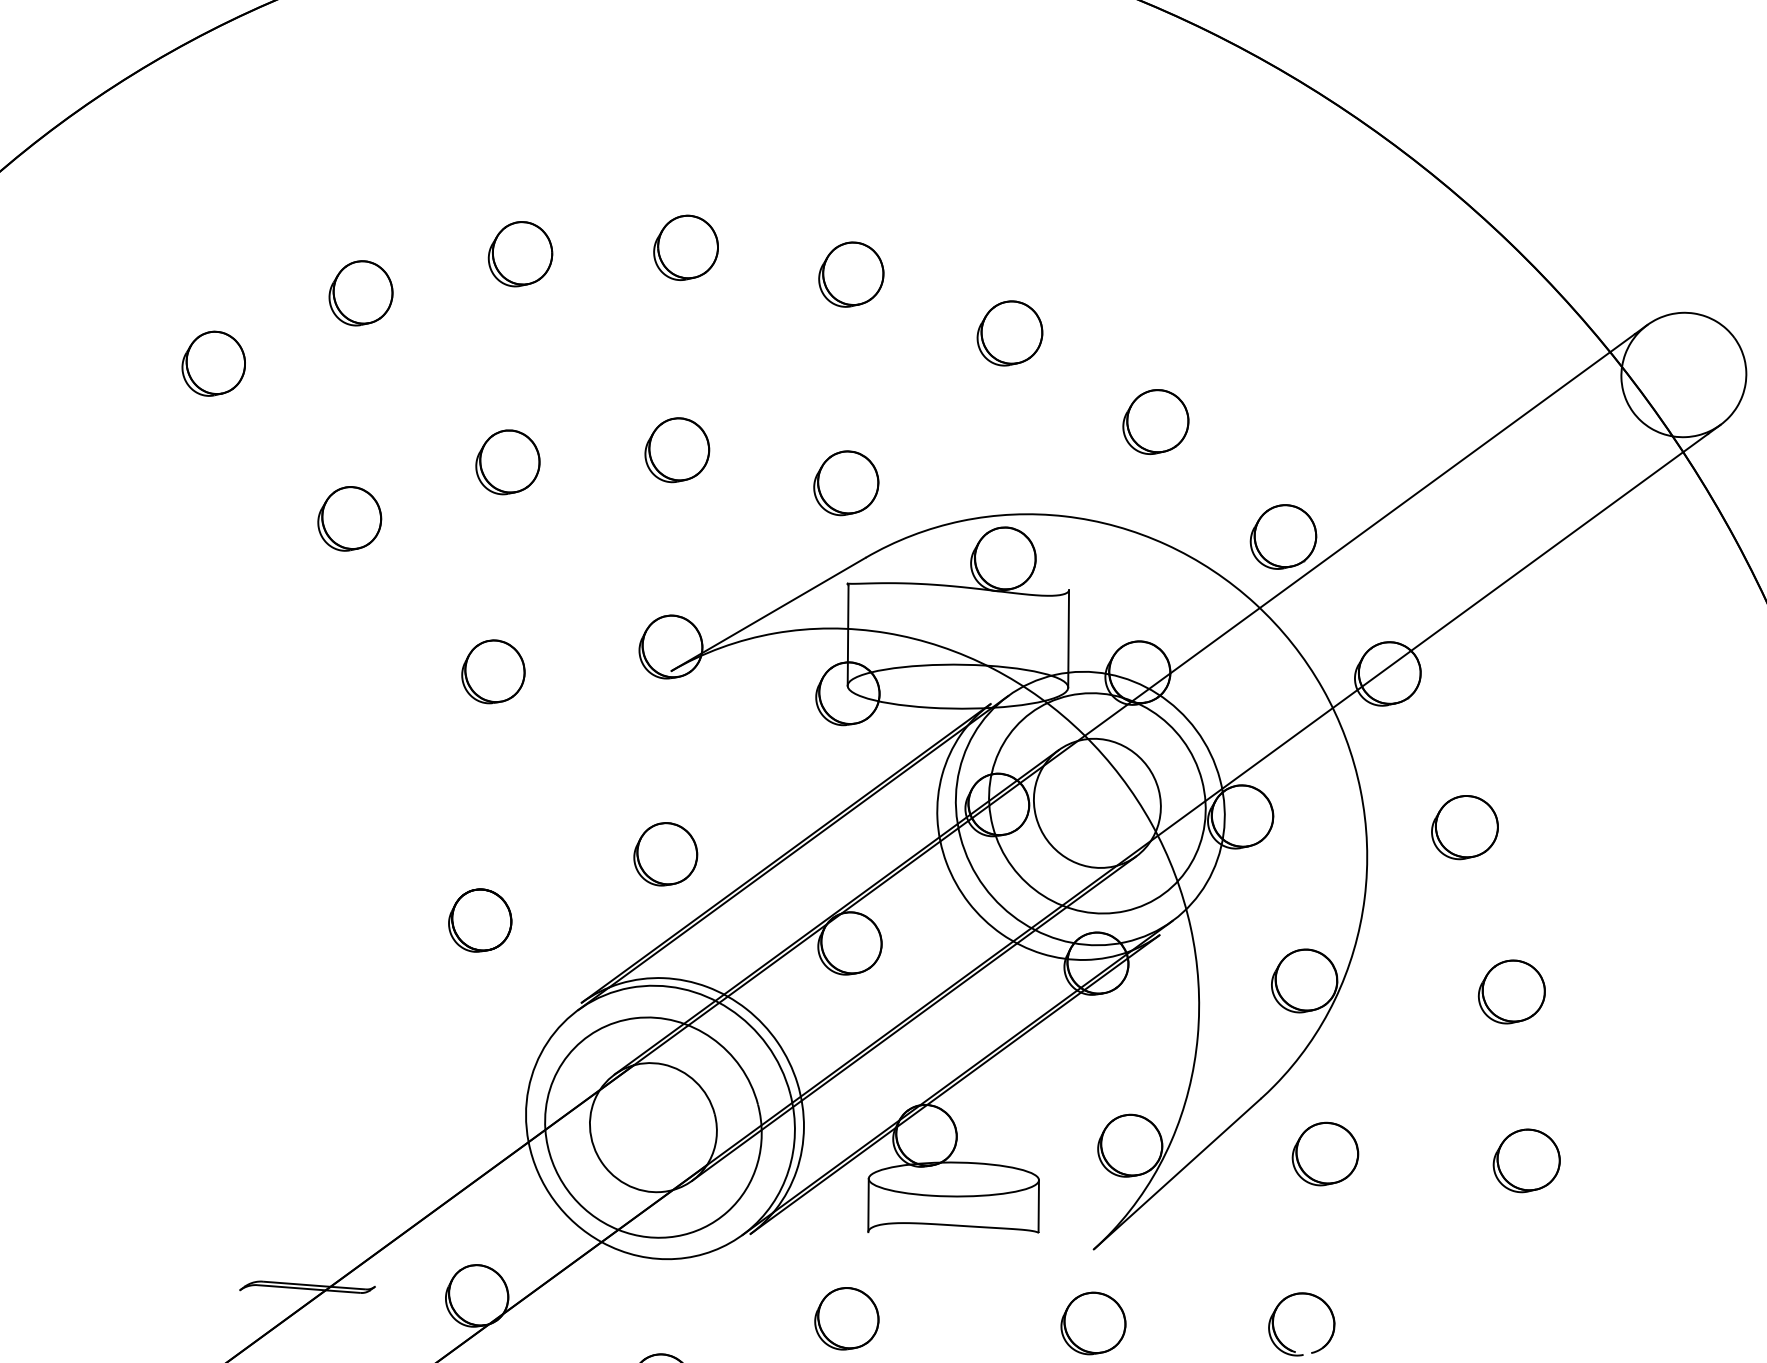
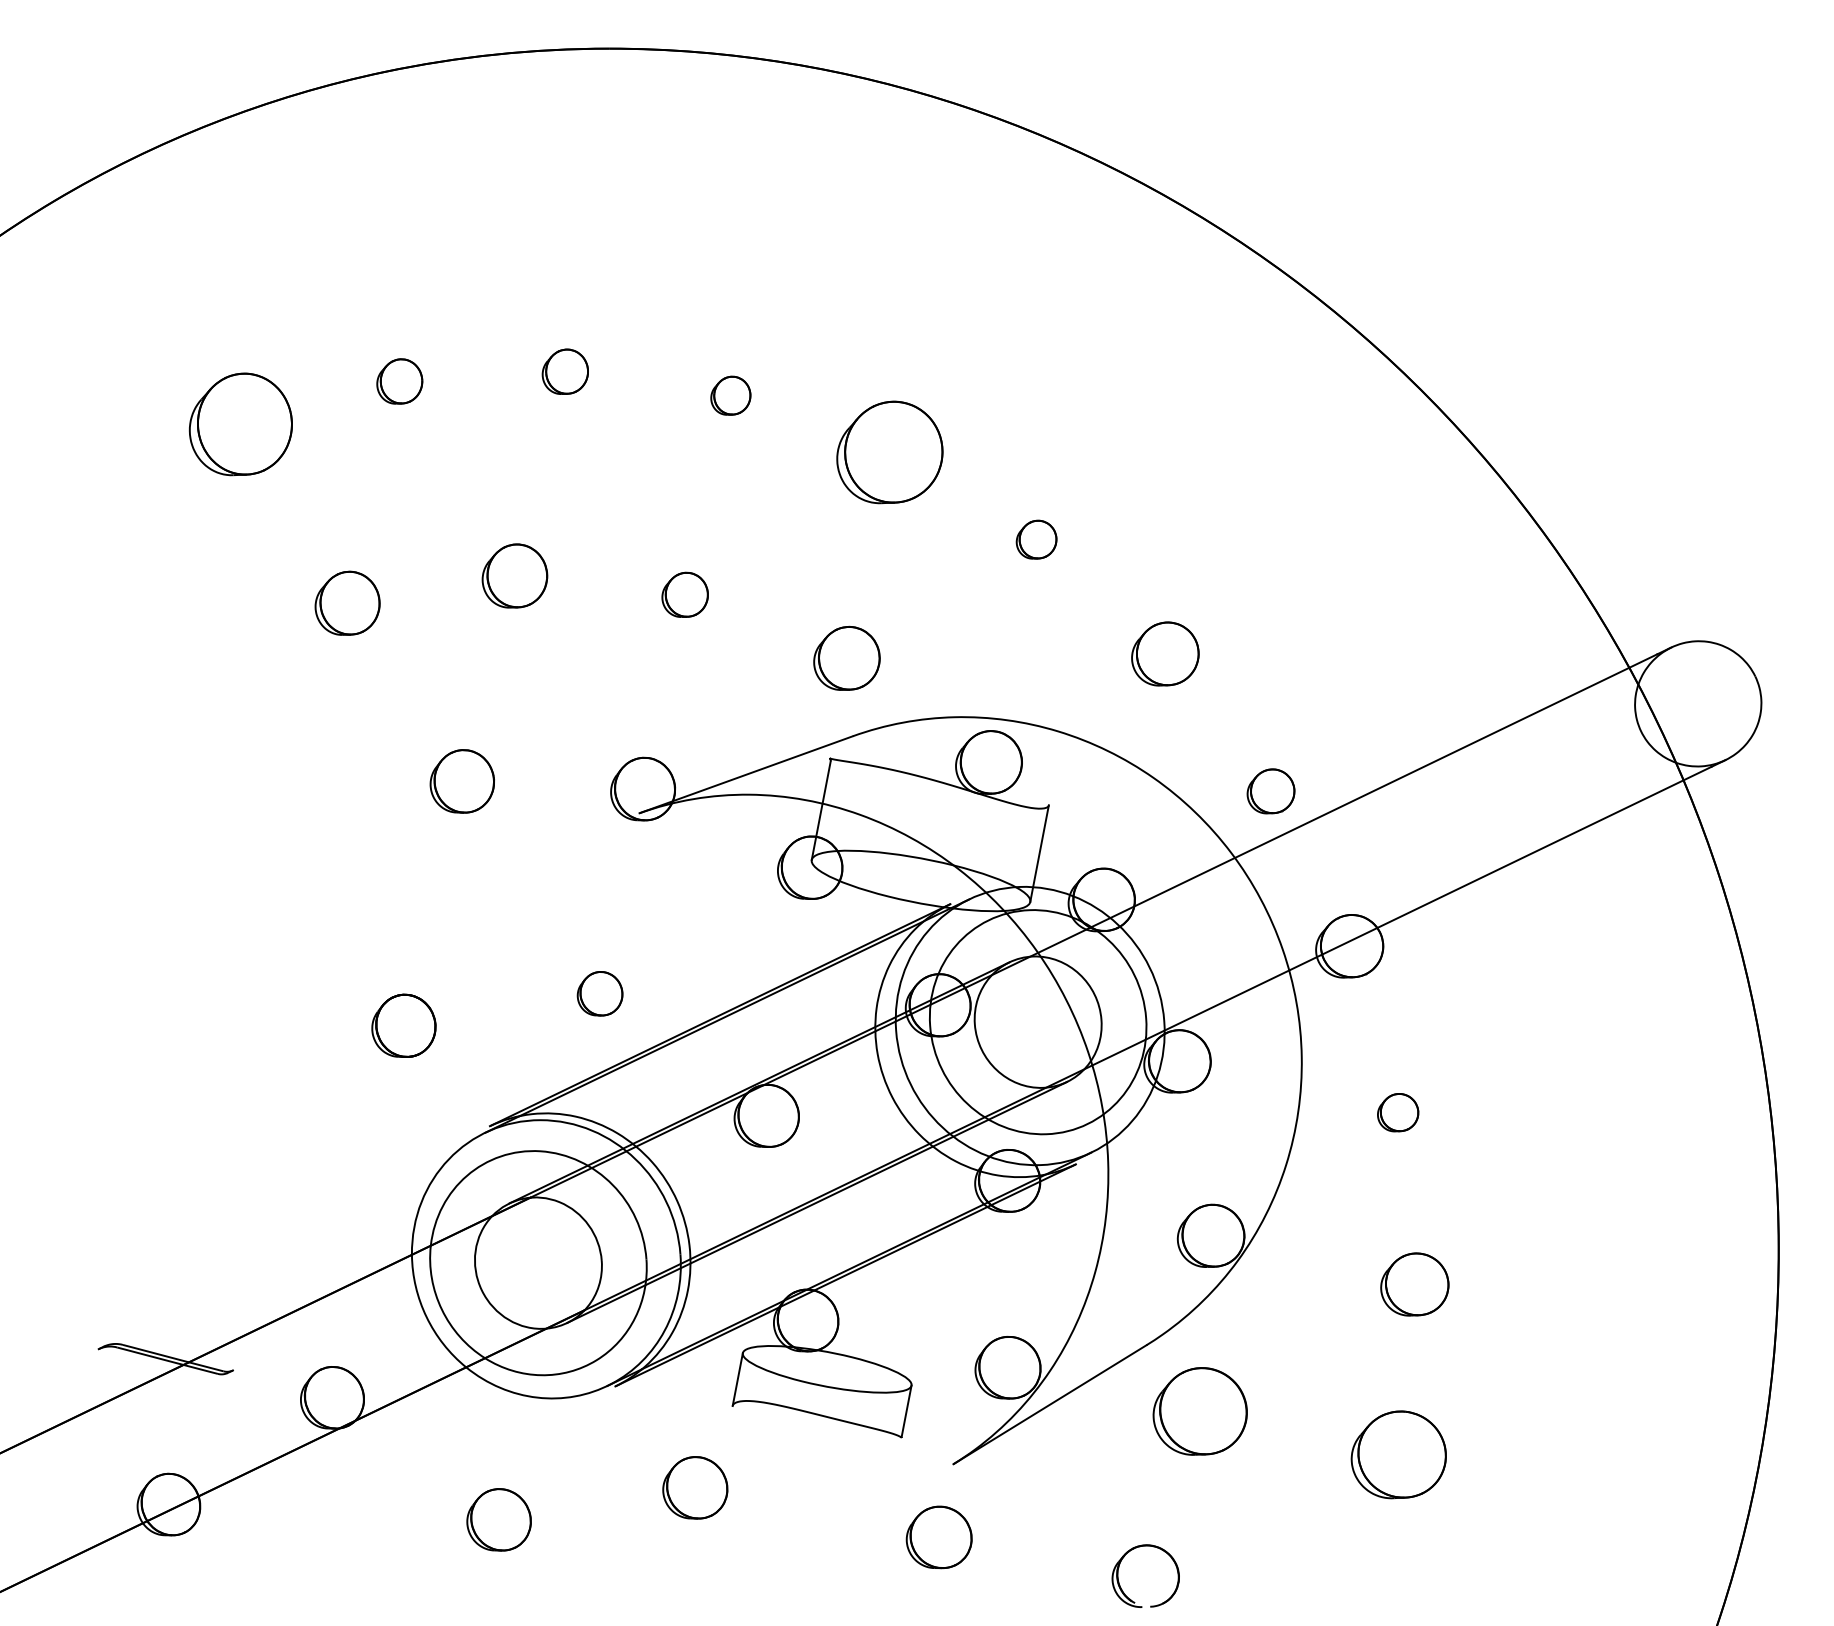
part: (685, 247) -> (730, 395), size x0.6
part: (520, 253) -> (565, 371), size x0.7
part: (850, 273) -> (889, 451), size x1.6
part: (360, 293) -> (399, 381), size x0.7
part: (1009, 333) -> (1036, 539), size x0.6
part: (212, 363) -> (240, 424), size x1.6
part: (676, 449) -> (684, 594), size x0.7
part: (1282, 536) -> (1270, 791), size x0.7
part: (1463, 827) -> (1397, 1112), size x0.6
part: (664, 853) -> (599, 993), size x0.7
part: (1325, 1153) -> (1200, 1411), size x1.4
part: (1525, 1160) -> (1398, 1454), size x1.4

